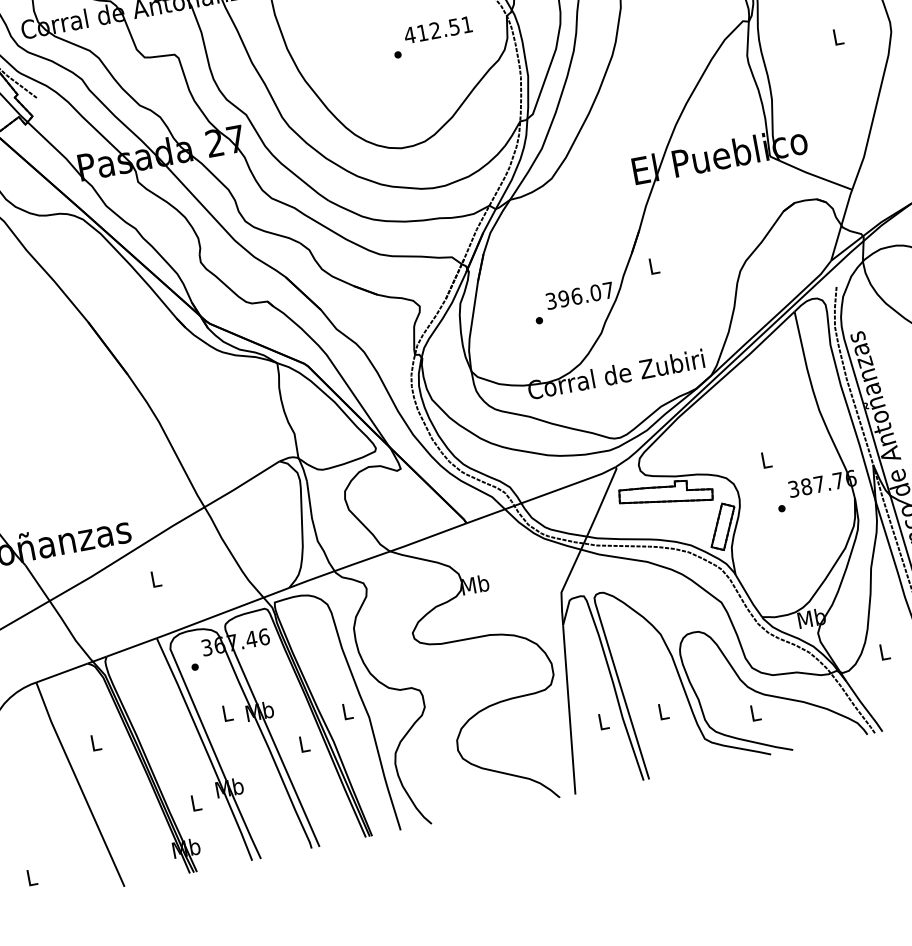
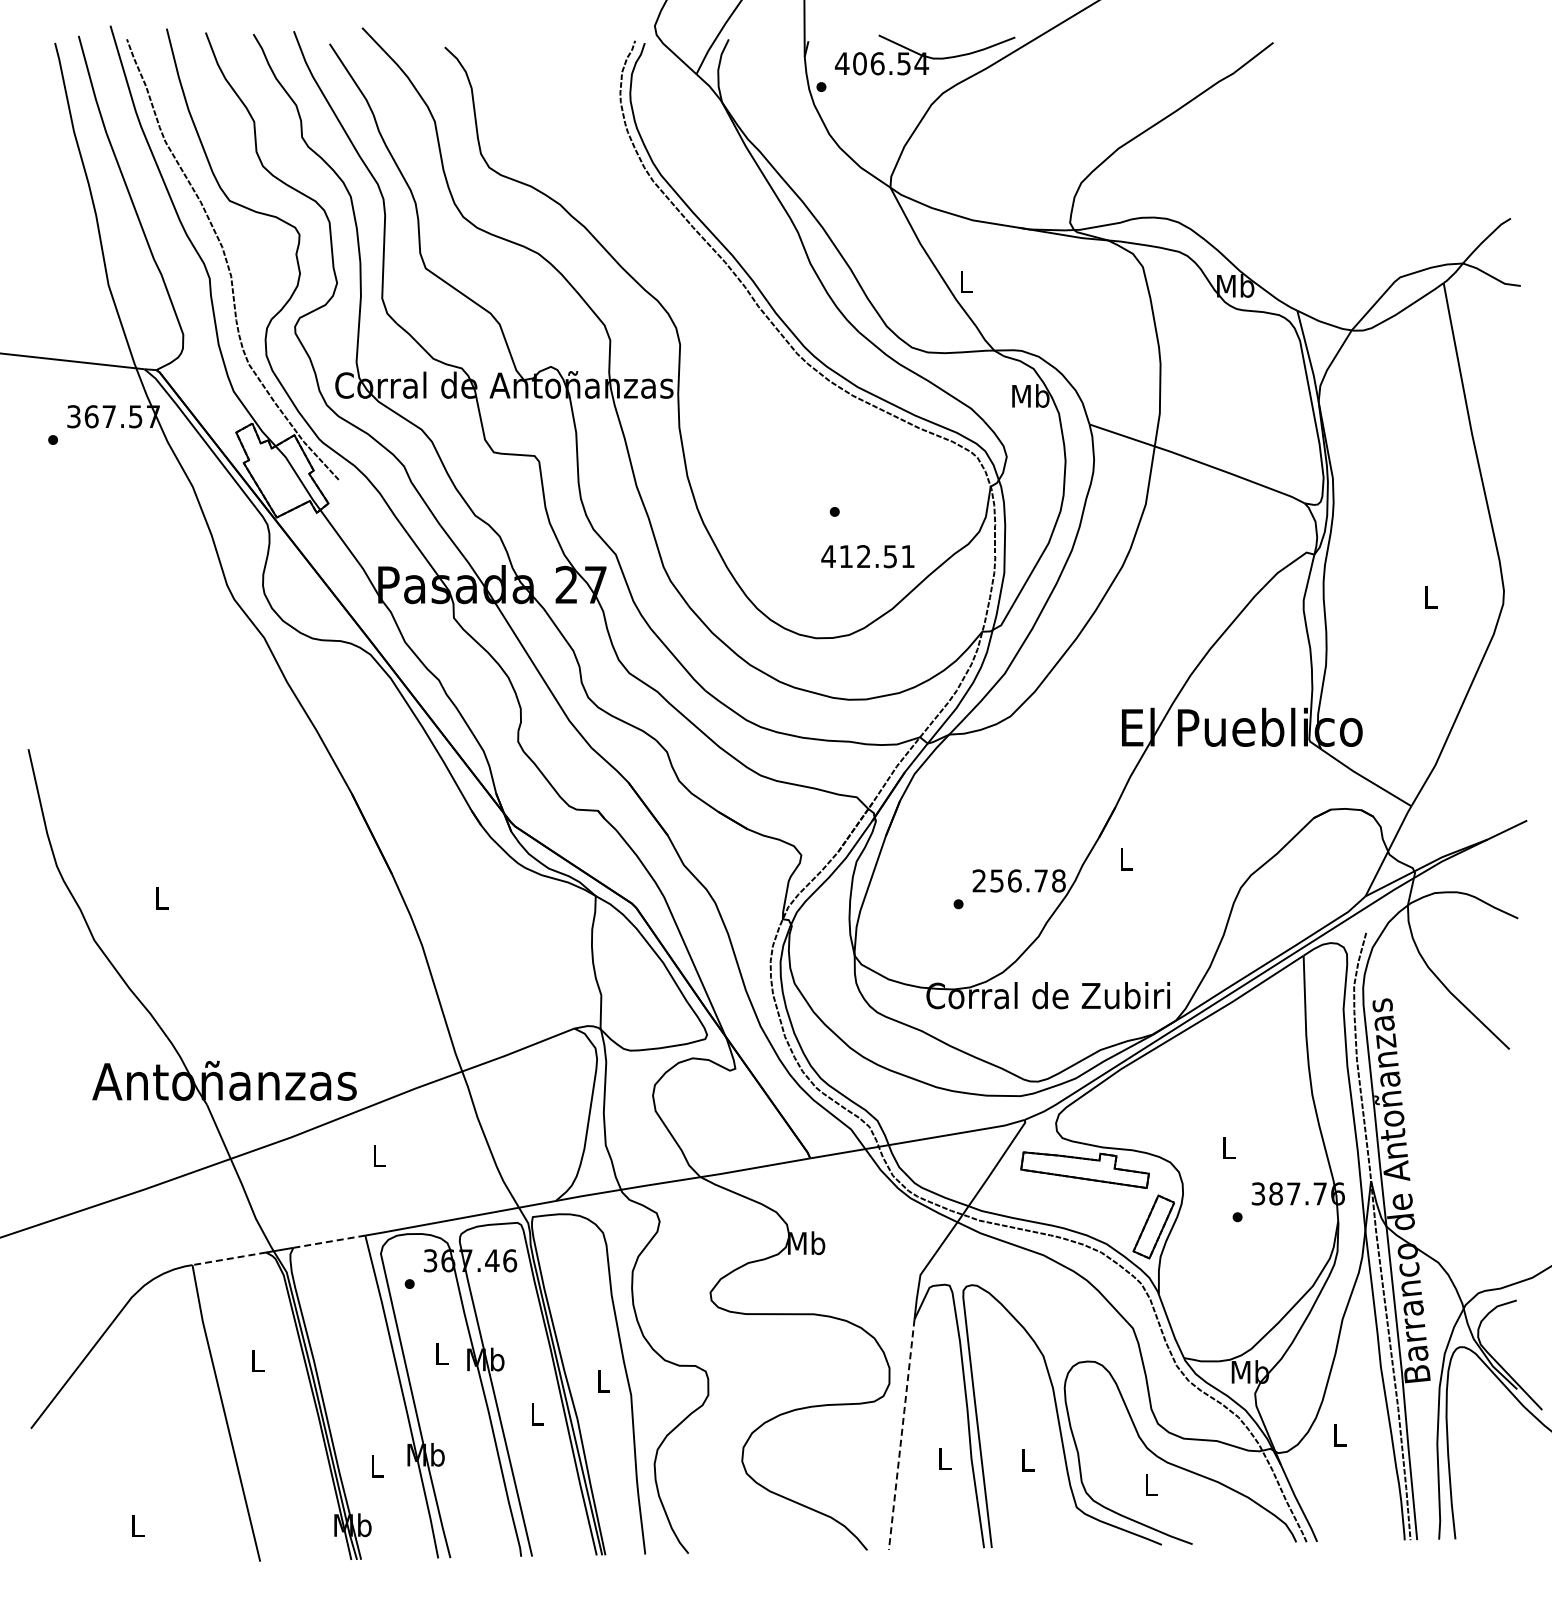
text: (437, 30) -> (867, 556), moved
text: (579, 295) -> (1018, 880), 396.07 -> 256.78
line: (131, 647) -> (328, 1241), solid -> dashed
line: (61, 672) -> (228, 1258), solid -> dashed
line: (569, 709) -> (901, 1434), solid -> dashed

